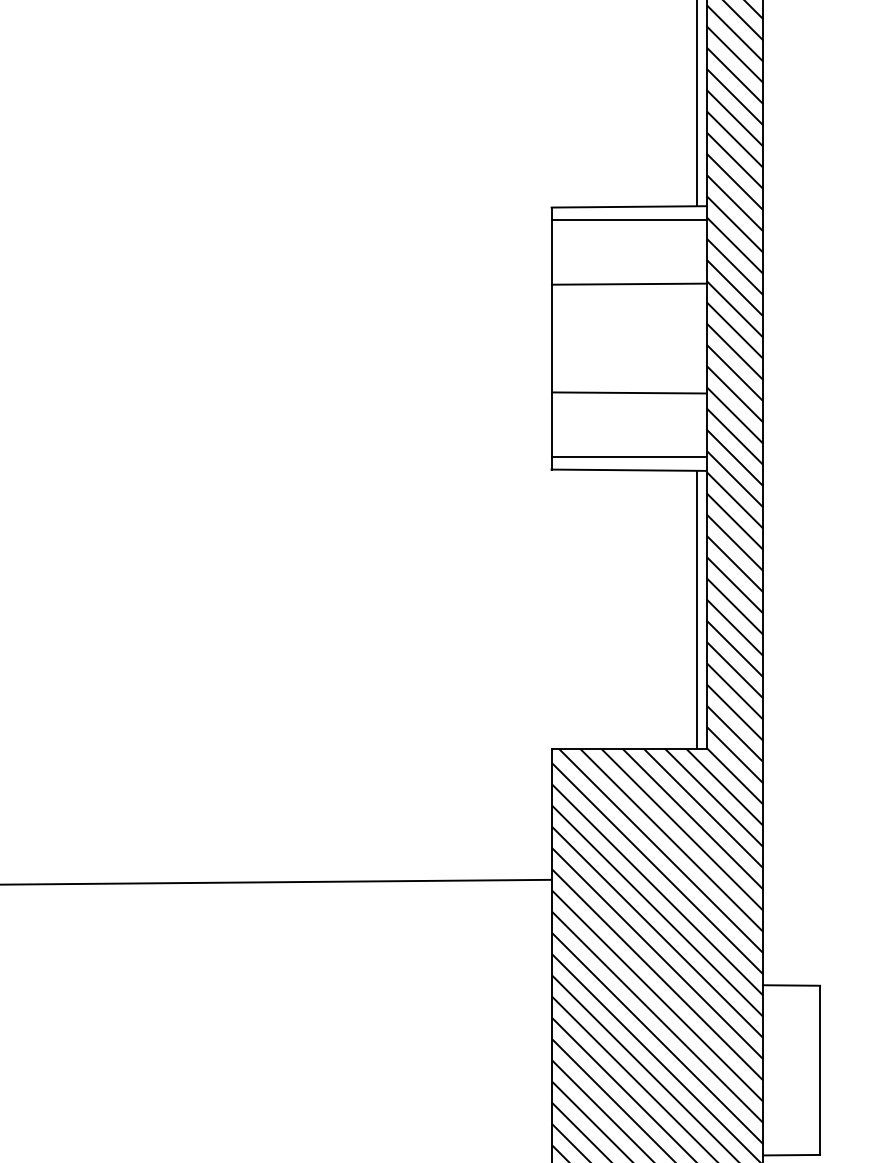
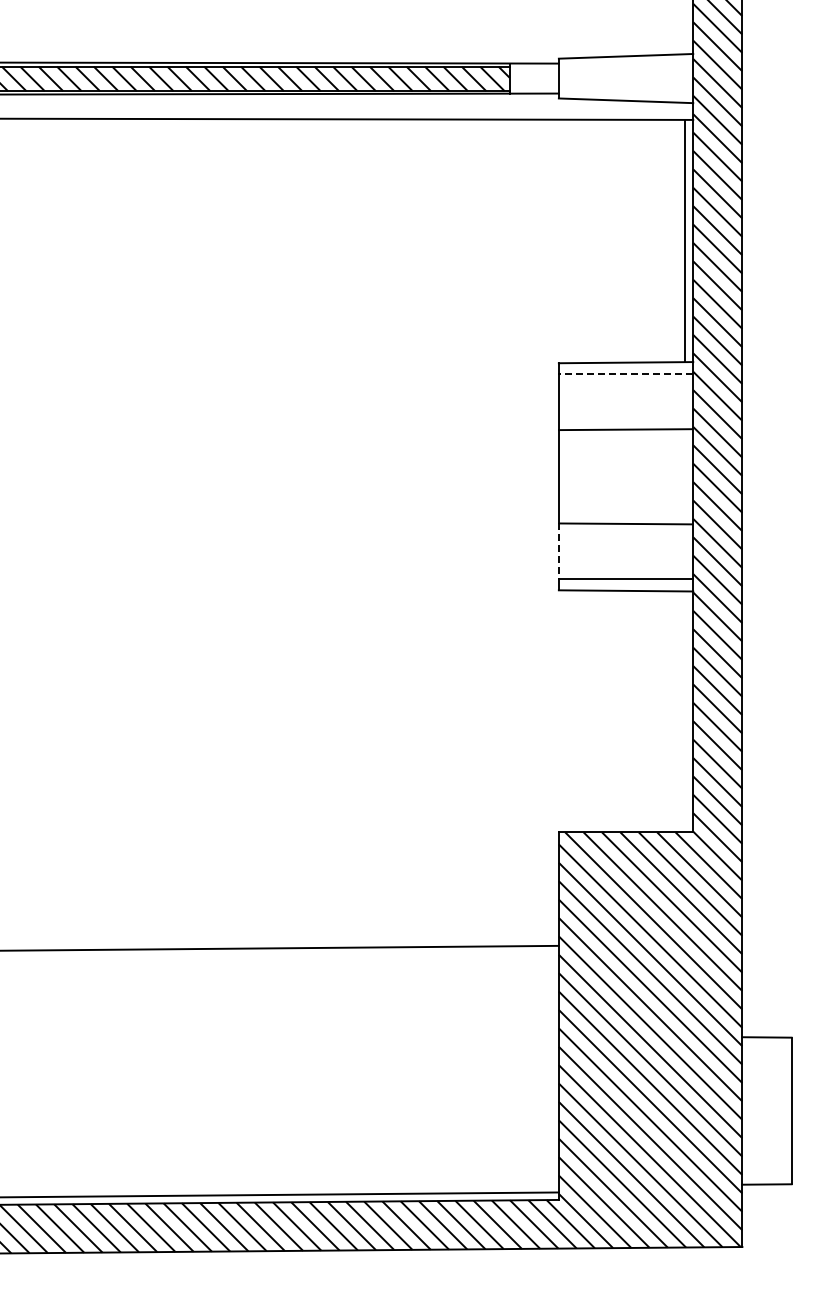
line: (628, 220) -> (625, 374), solid -> dashed
line: (551, 424) -> (558, 551), solid -> dashed
line: (697, 609) -> (685, 711), removed

